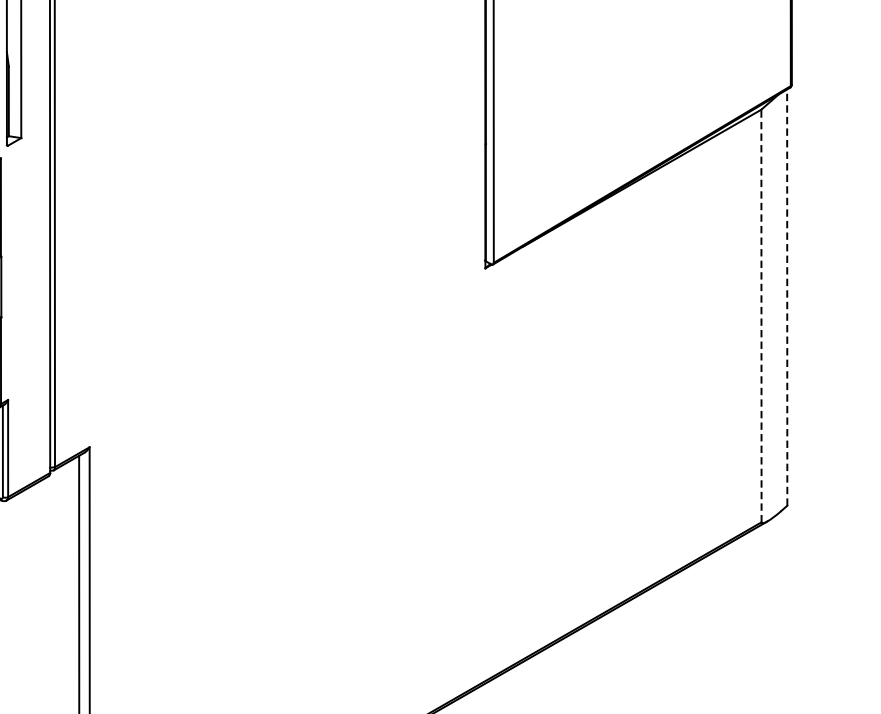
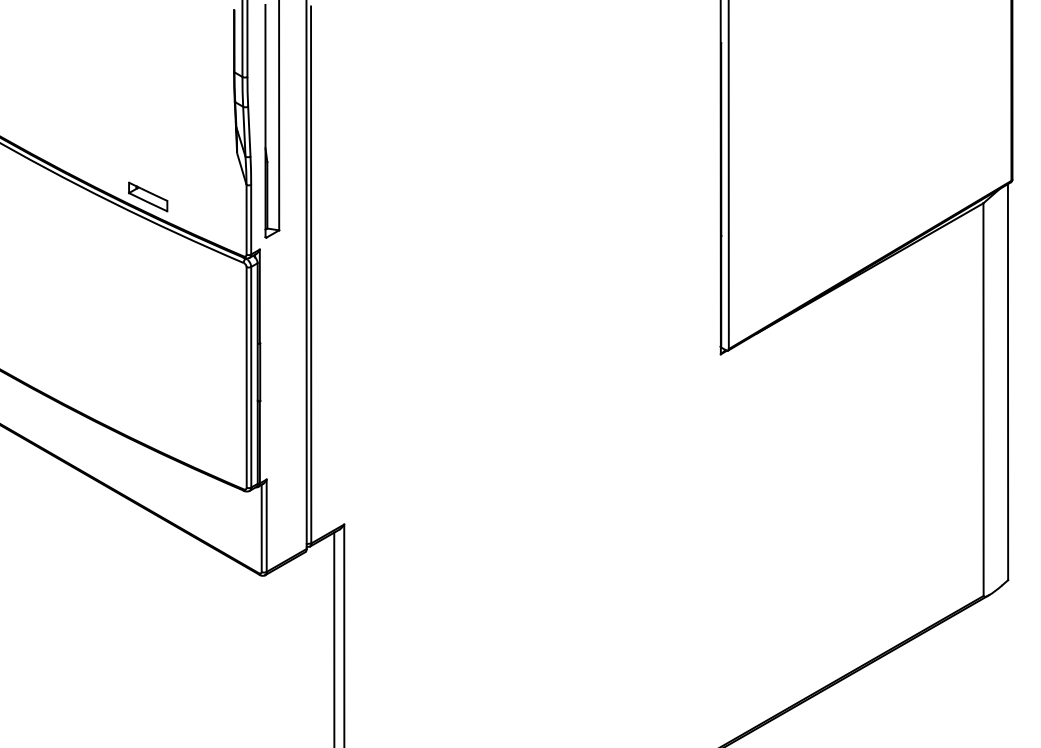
line: (787, 296) -> (1008, 381), dashed -> solid
line: (761, 315) -> (983, 399), dashed -> solid

